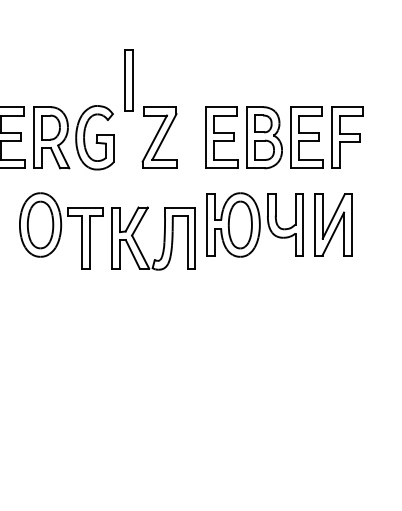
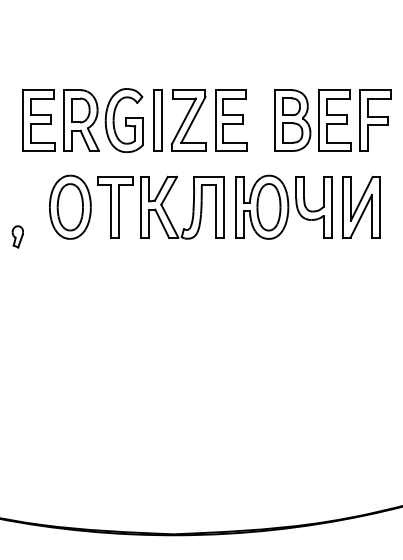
part: (128, 80) -> (157, 120), moved
part: (221, 137) -> (231, 120), moved
part: (131, 238) -> (160, 207), moved

